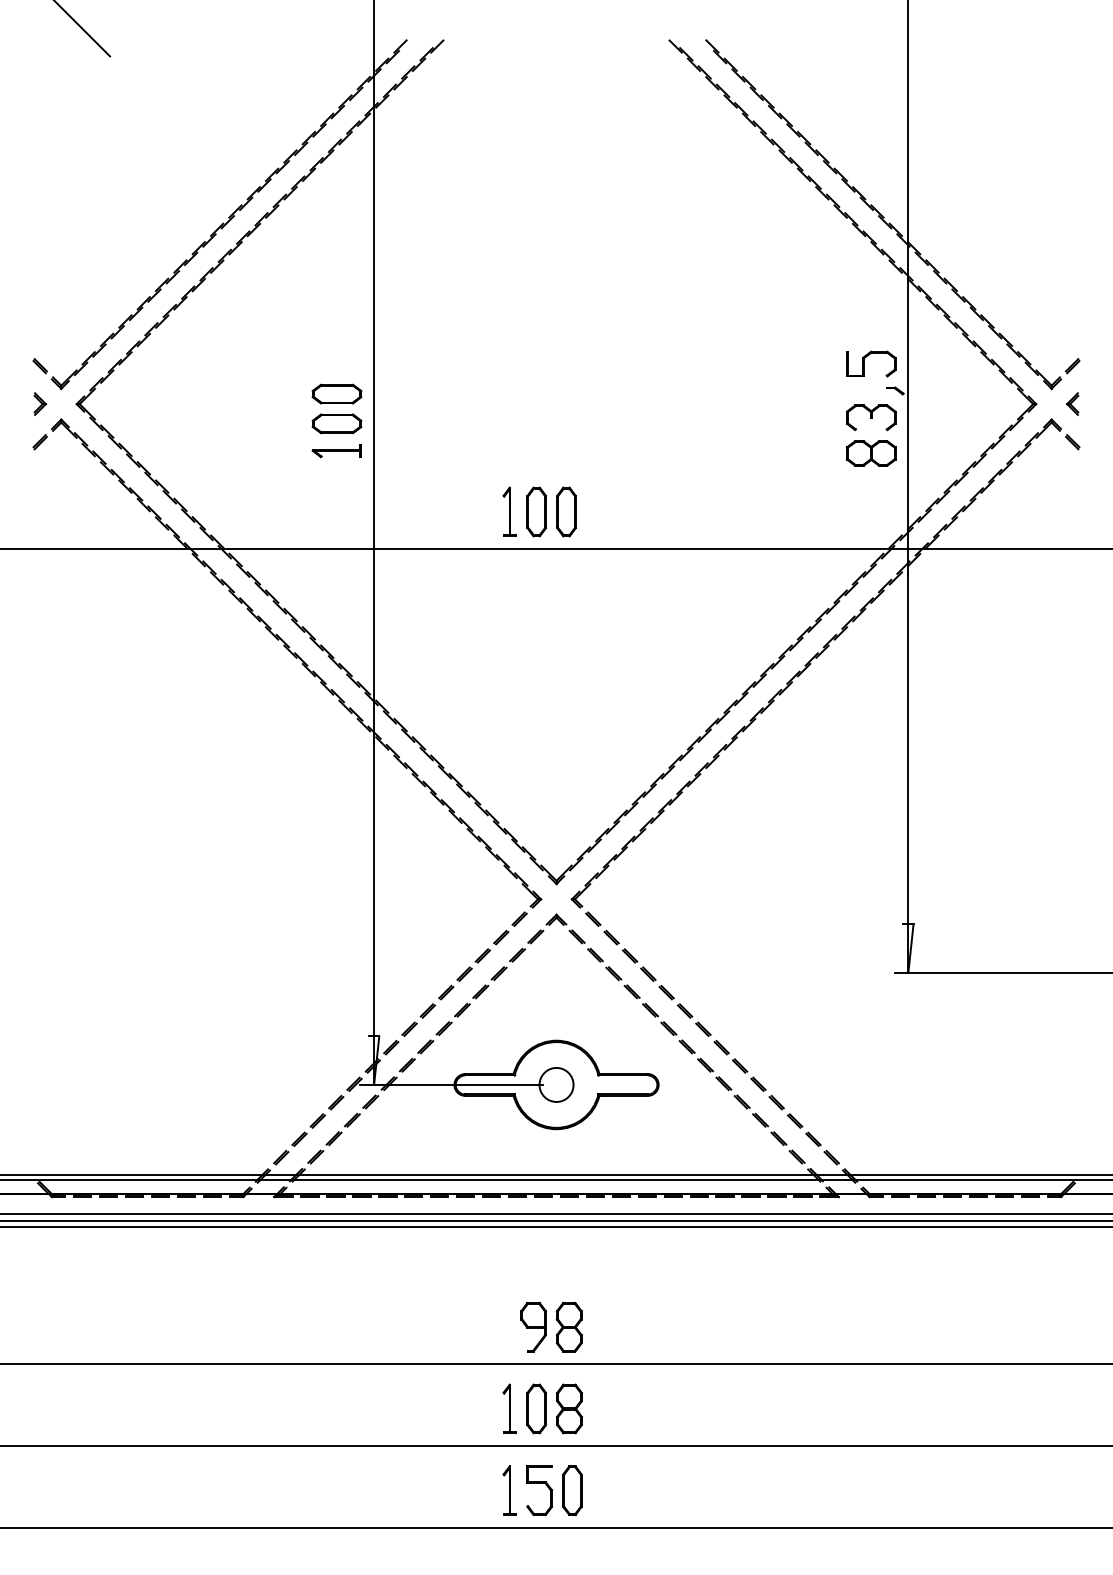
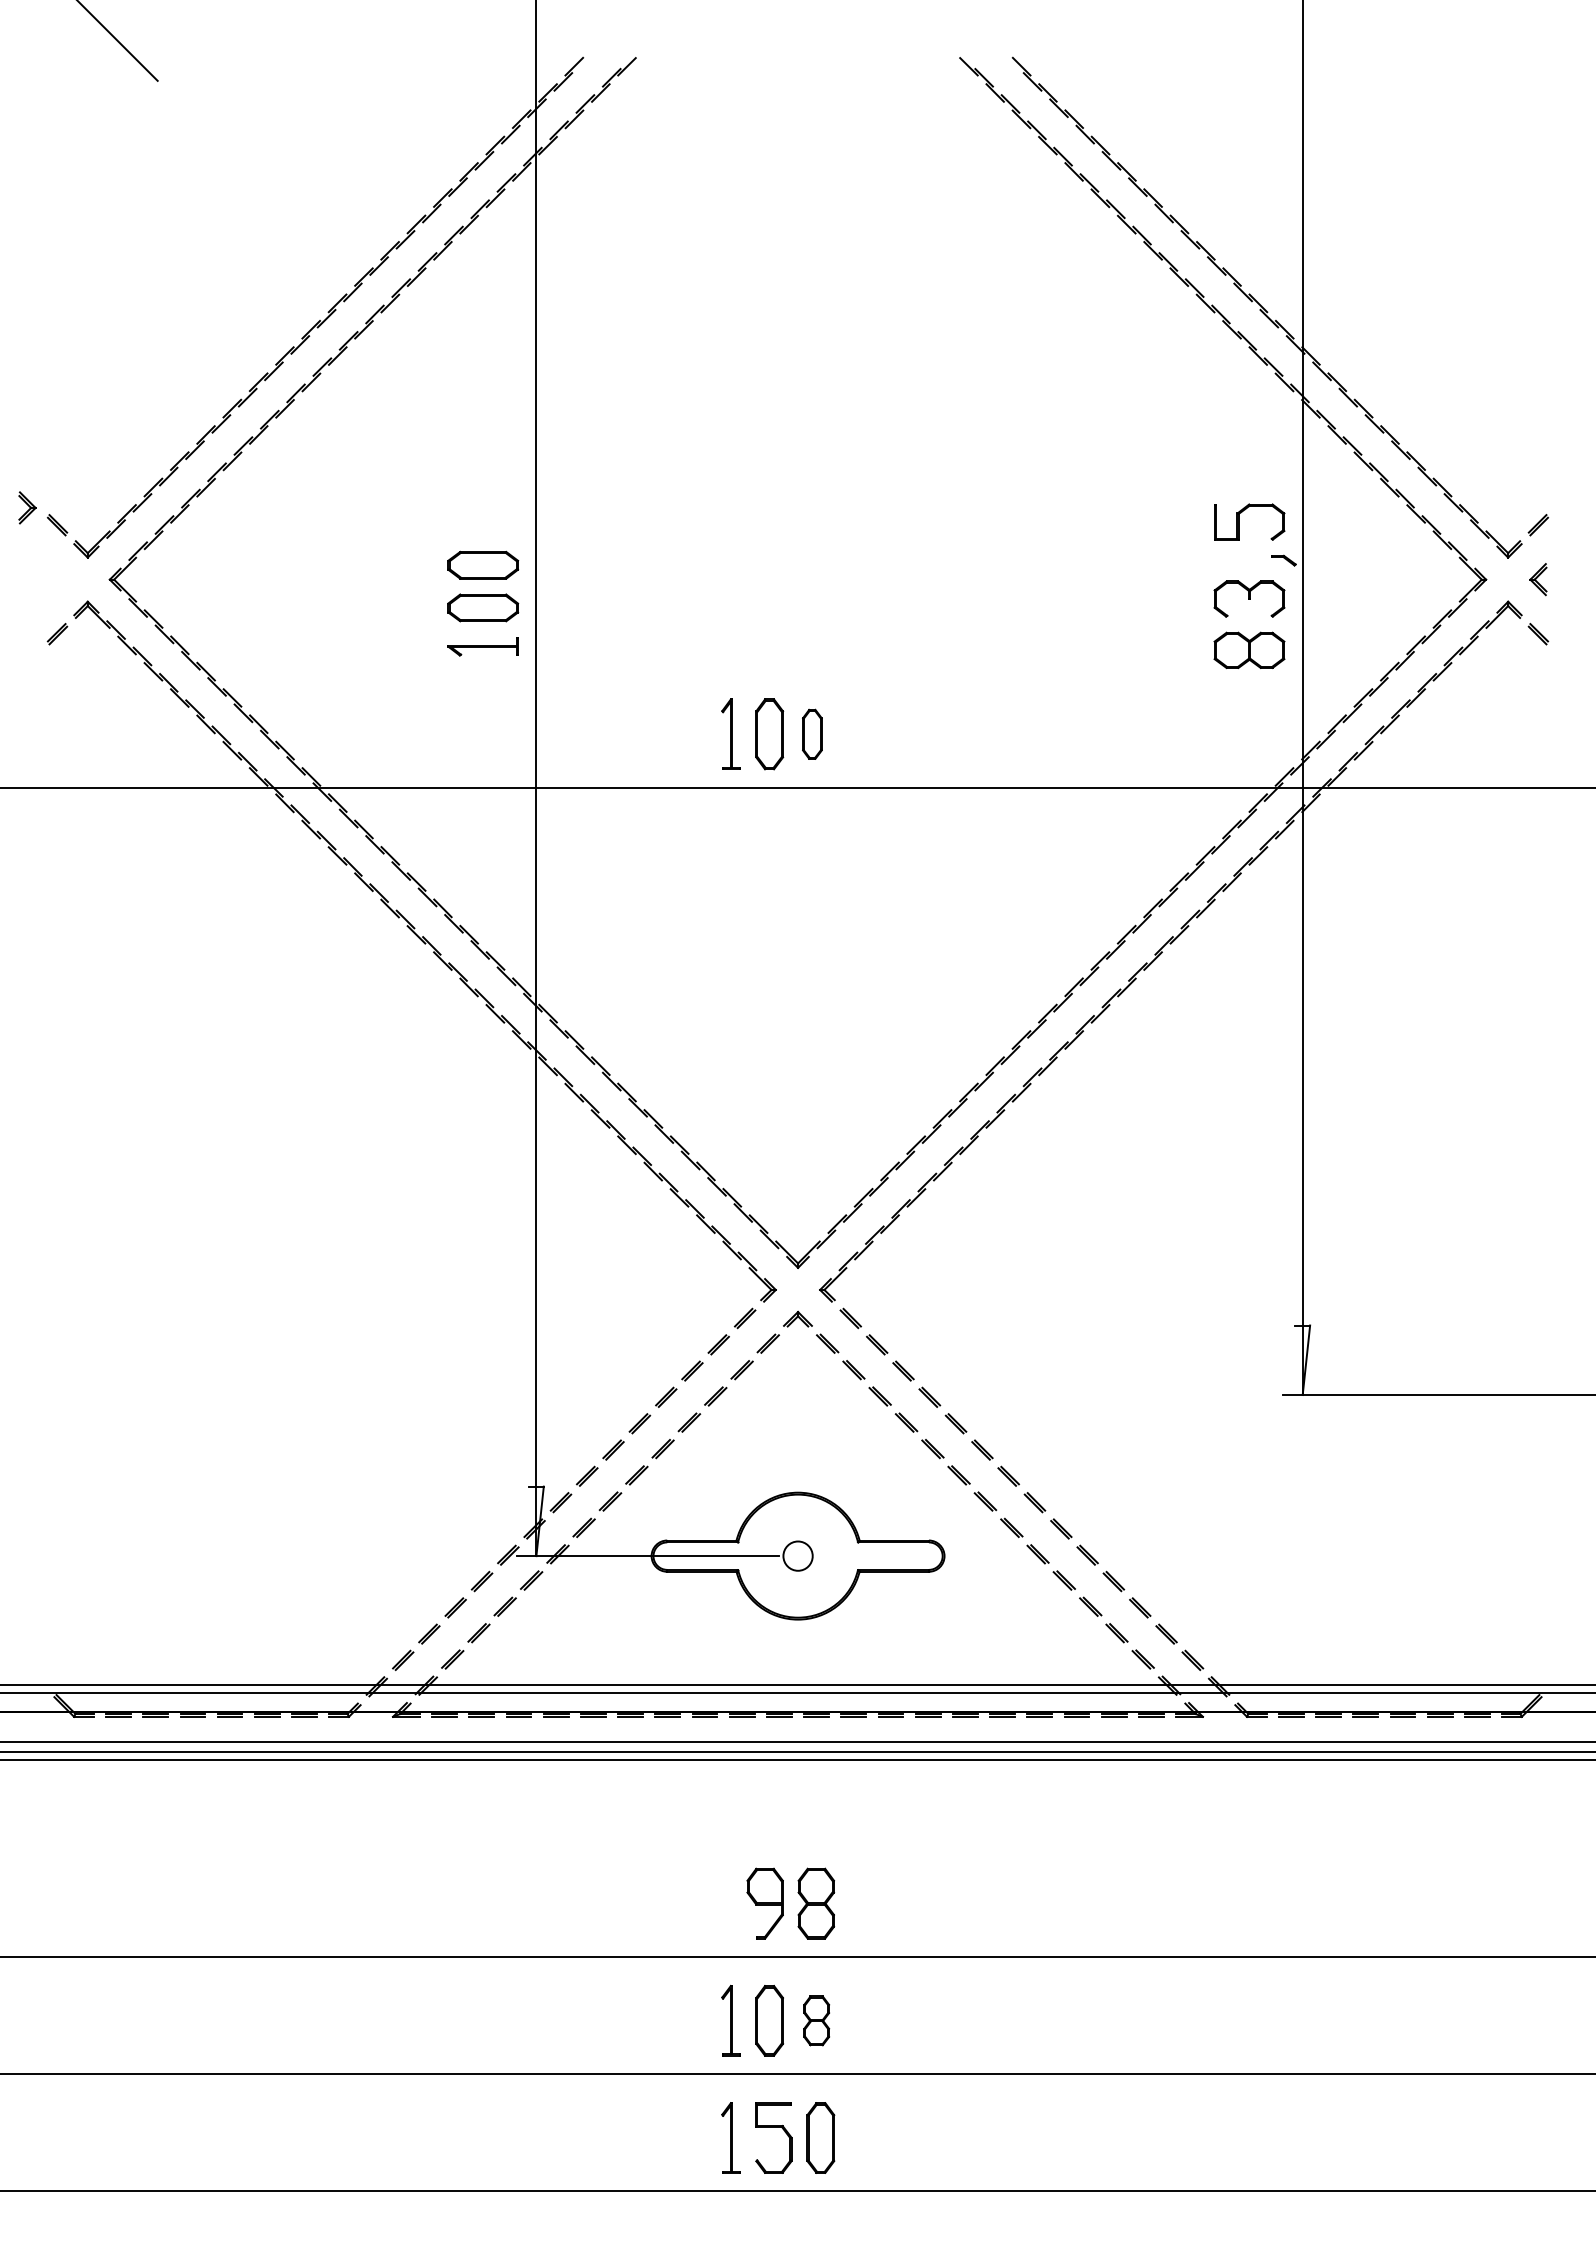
part: (40, 403) -> (27, 507), moved
part: (566, 511) -> (812, 733), size x0.7
circle: (556, 1084) -> (798, 1555), size x0.6
part: (569, 1408) -> (816, 2020), size x0.7

